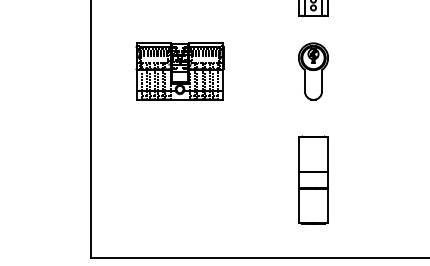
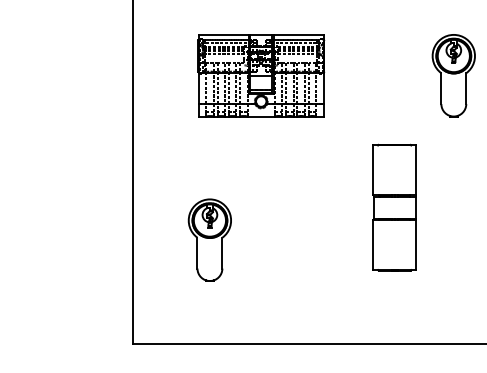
part: (313, 179) -> (394, 206), moved
part: (144, 185) -> (209, 240), added

